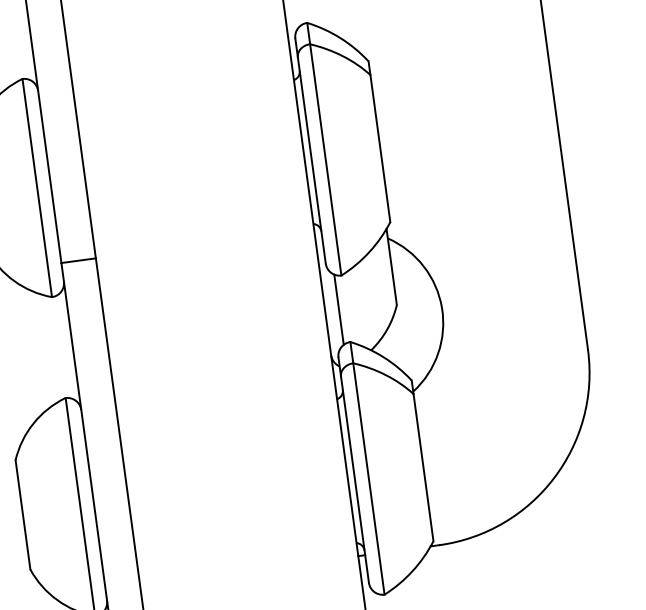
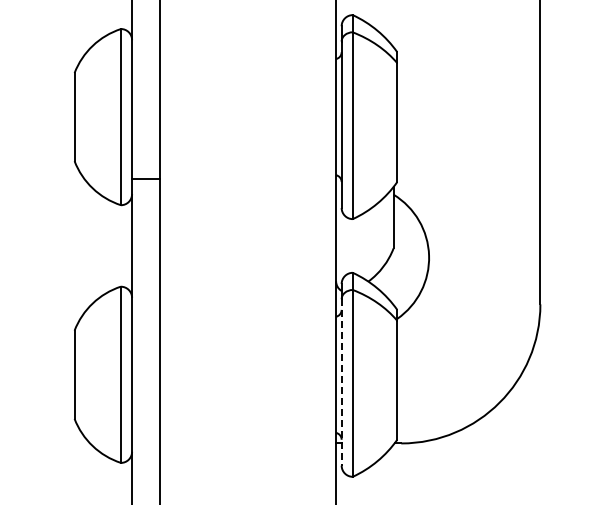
line: (339, 309) -> (347, 245), removed
line: (354, 479) -> (341, 382), solid -> dashed

